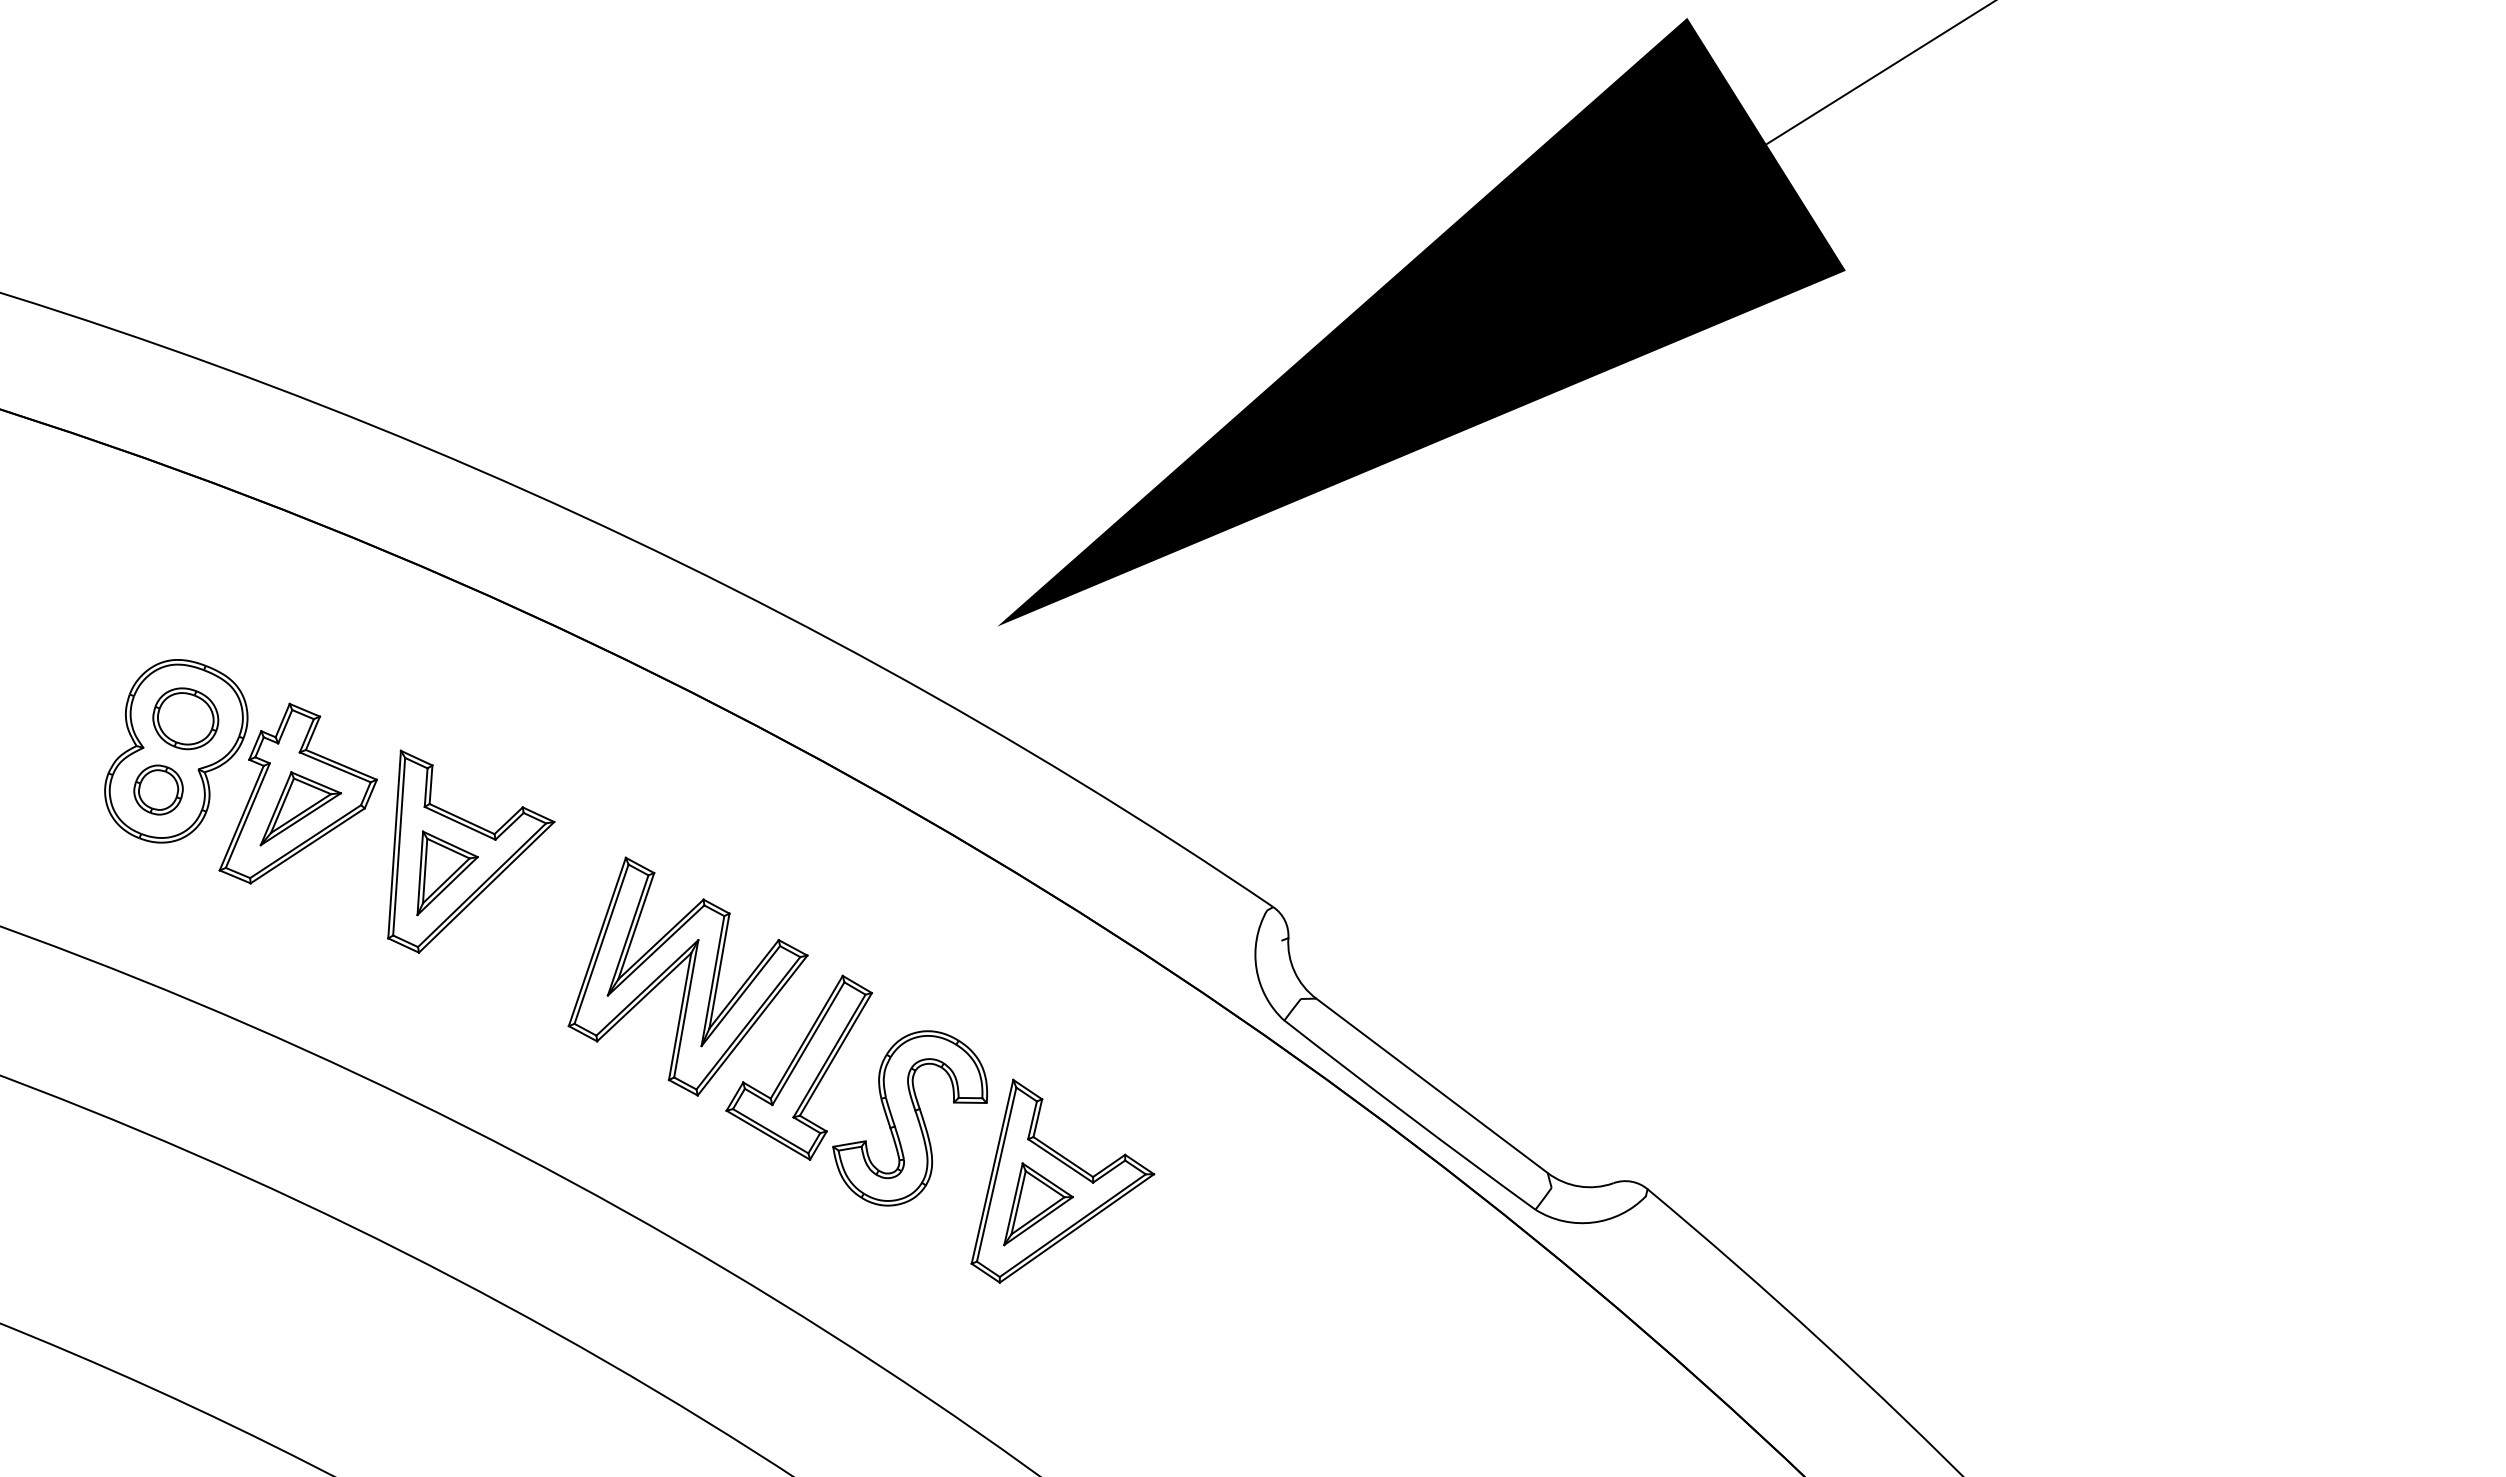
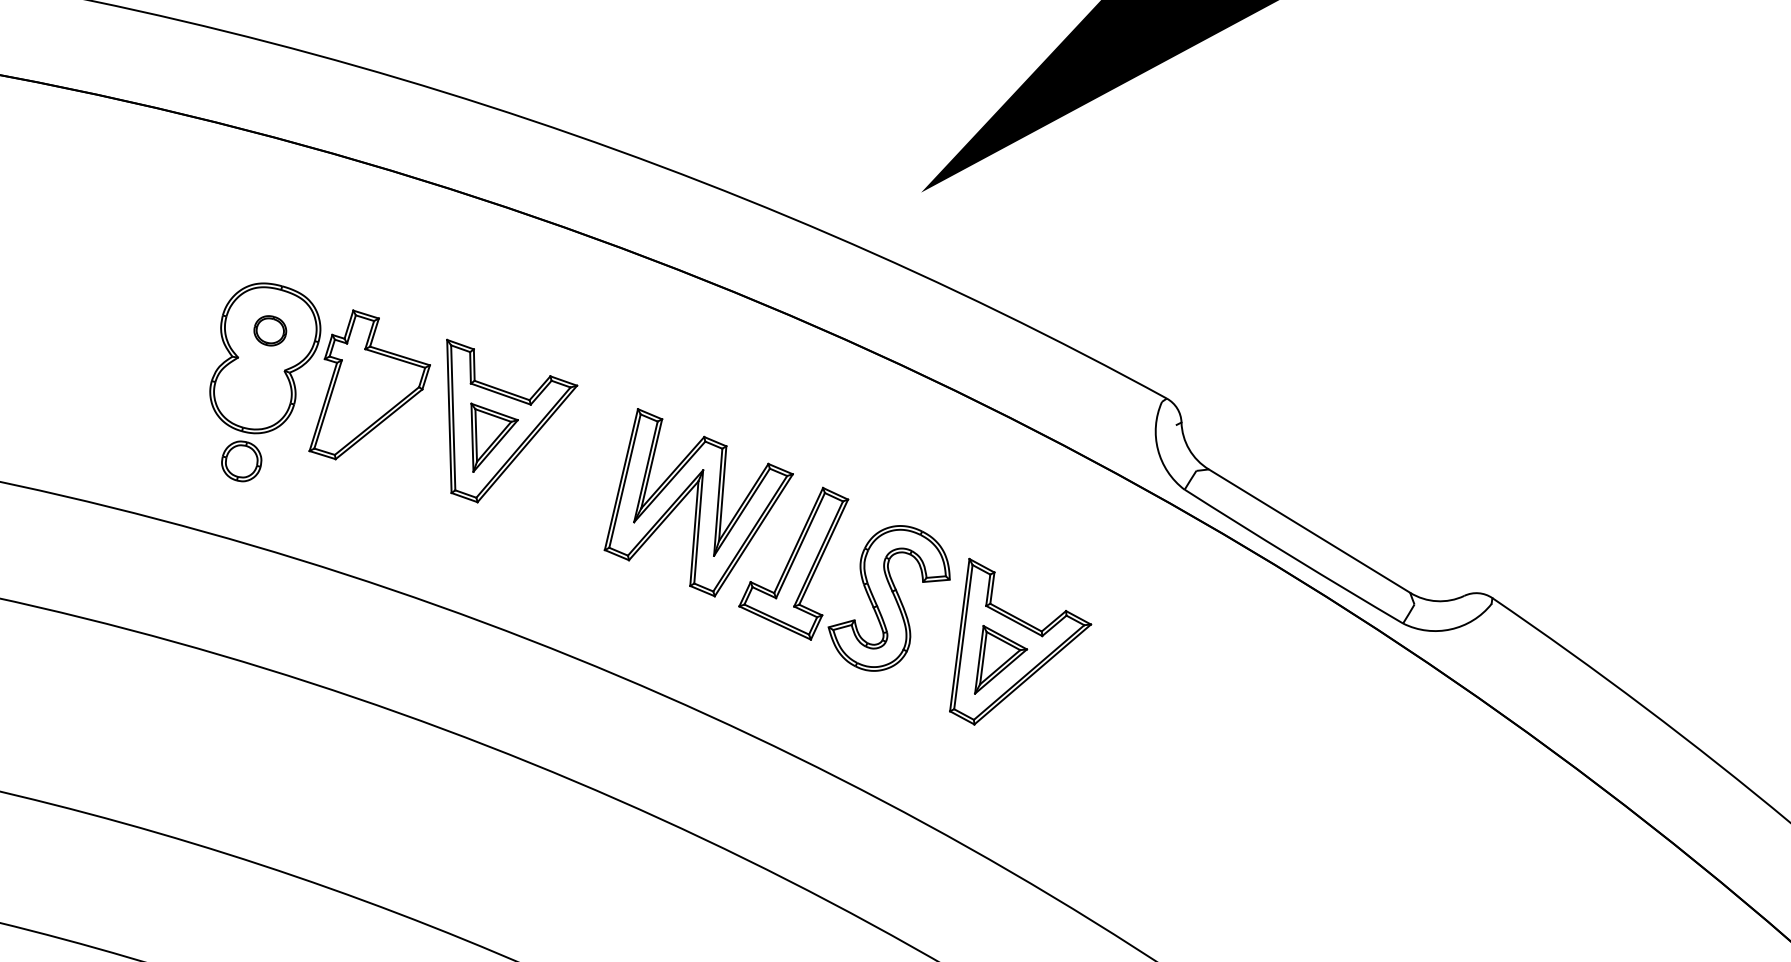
part: (185, 718) -> (269, 330), size x0.6
part: (158, 789) -> (241, 460), moved
part: (300, 808) -> (370, 394), removed

